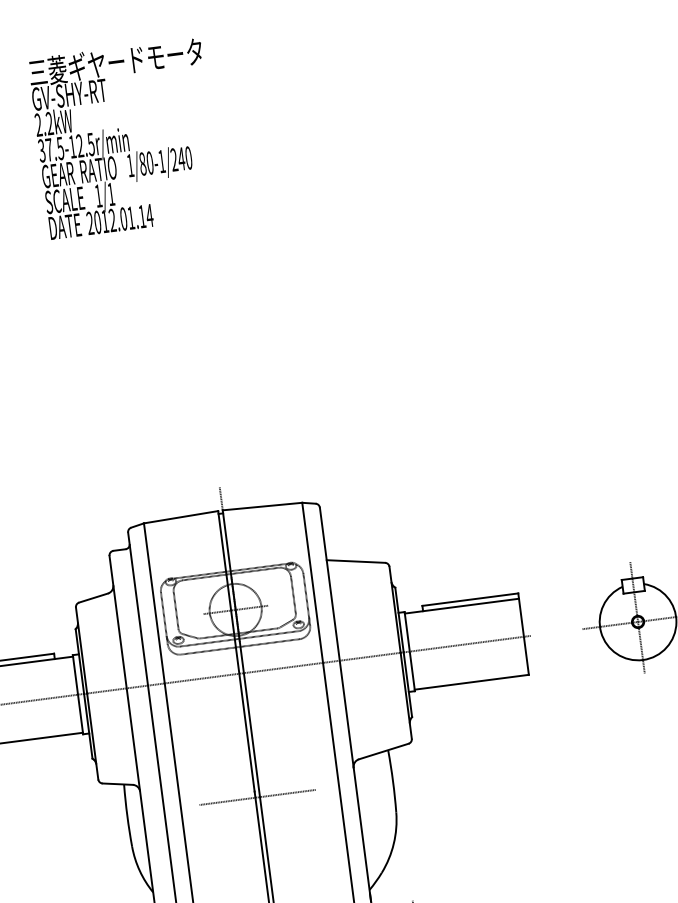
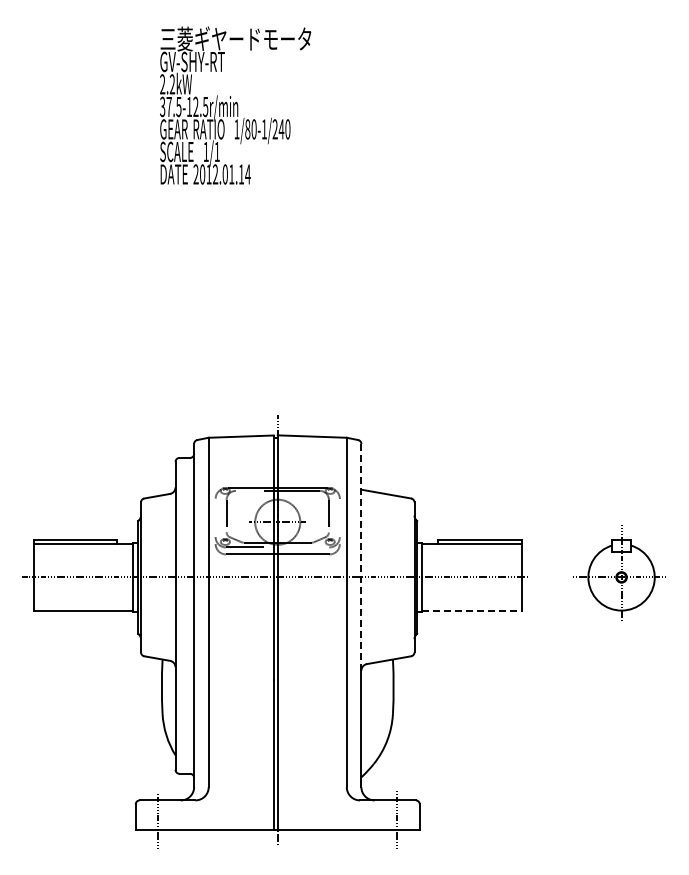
line: (336, 637) -> (361, 557), solid -> dashed
line: (472, 682) -> (472, 610), solid -> dashed
line: (257, 797) -> (275, 685), removed

